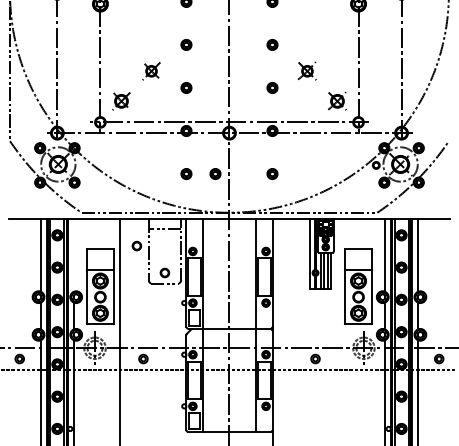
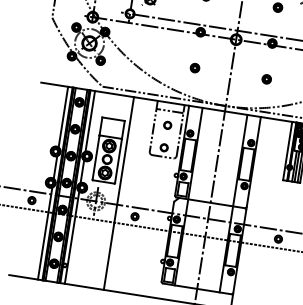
part: (215, 173) -> (219, 71), removed
part: (136, 245) -> (167, 124), moved
line: (73, 255) -> (90, 121), added

